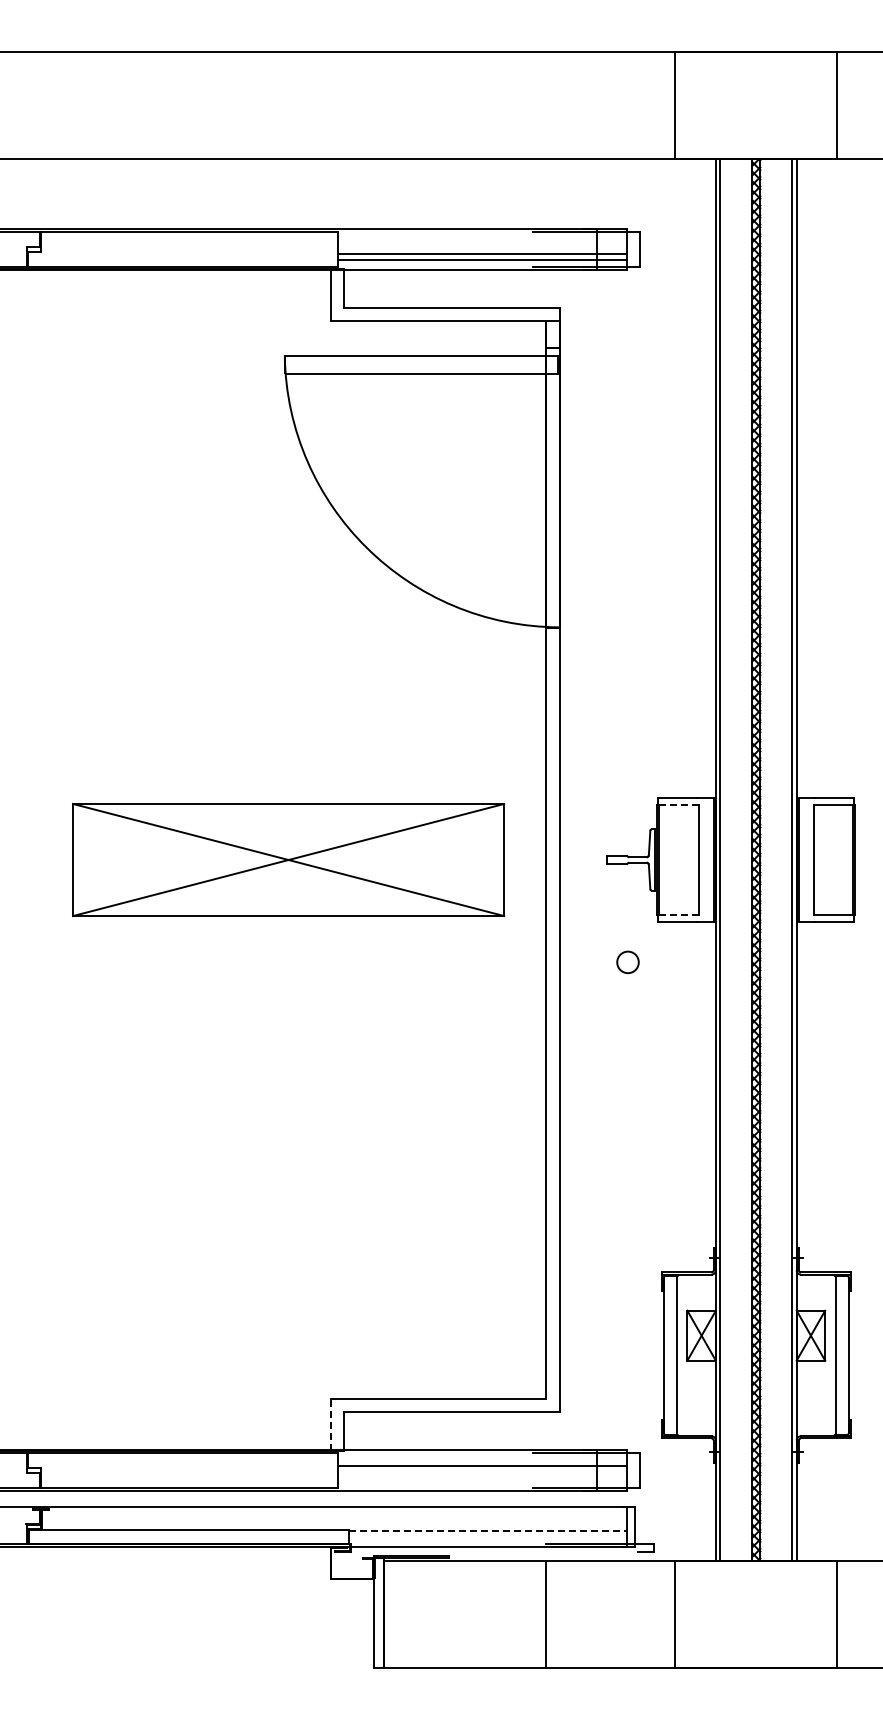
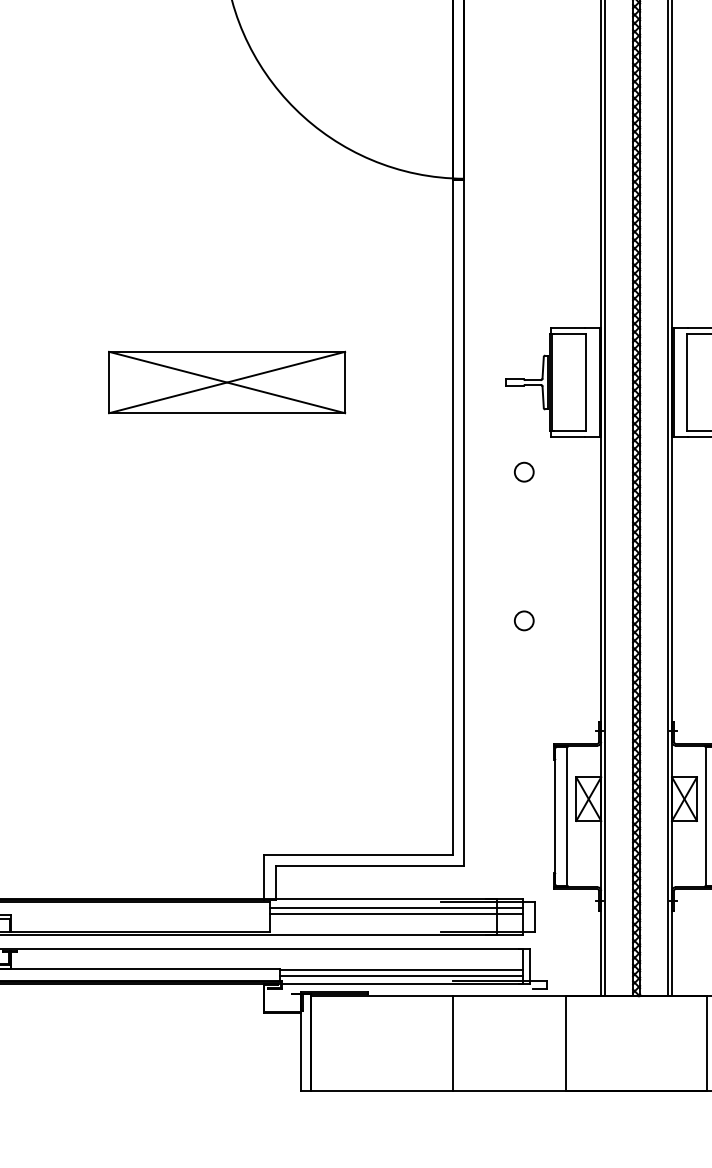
line: (680, 804) -> (570, 333), dashed -> solid
part: (288, 859) -> (226, 382), size x0.62
line: (680, 915) -> (570, 431), dashed -> solid
circle: (627, 1131) -> (523, 620), added
line: (330, 1424) -> (263, 876), dashed -> solid
line: (481, 1459) -> (395, 907), added
line: (488, 1530) -> (402, 969), dashed -> solid
line: (487, 1537) -> (401, 975), added

